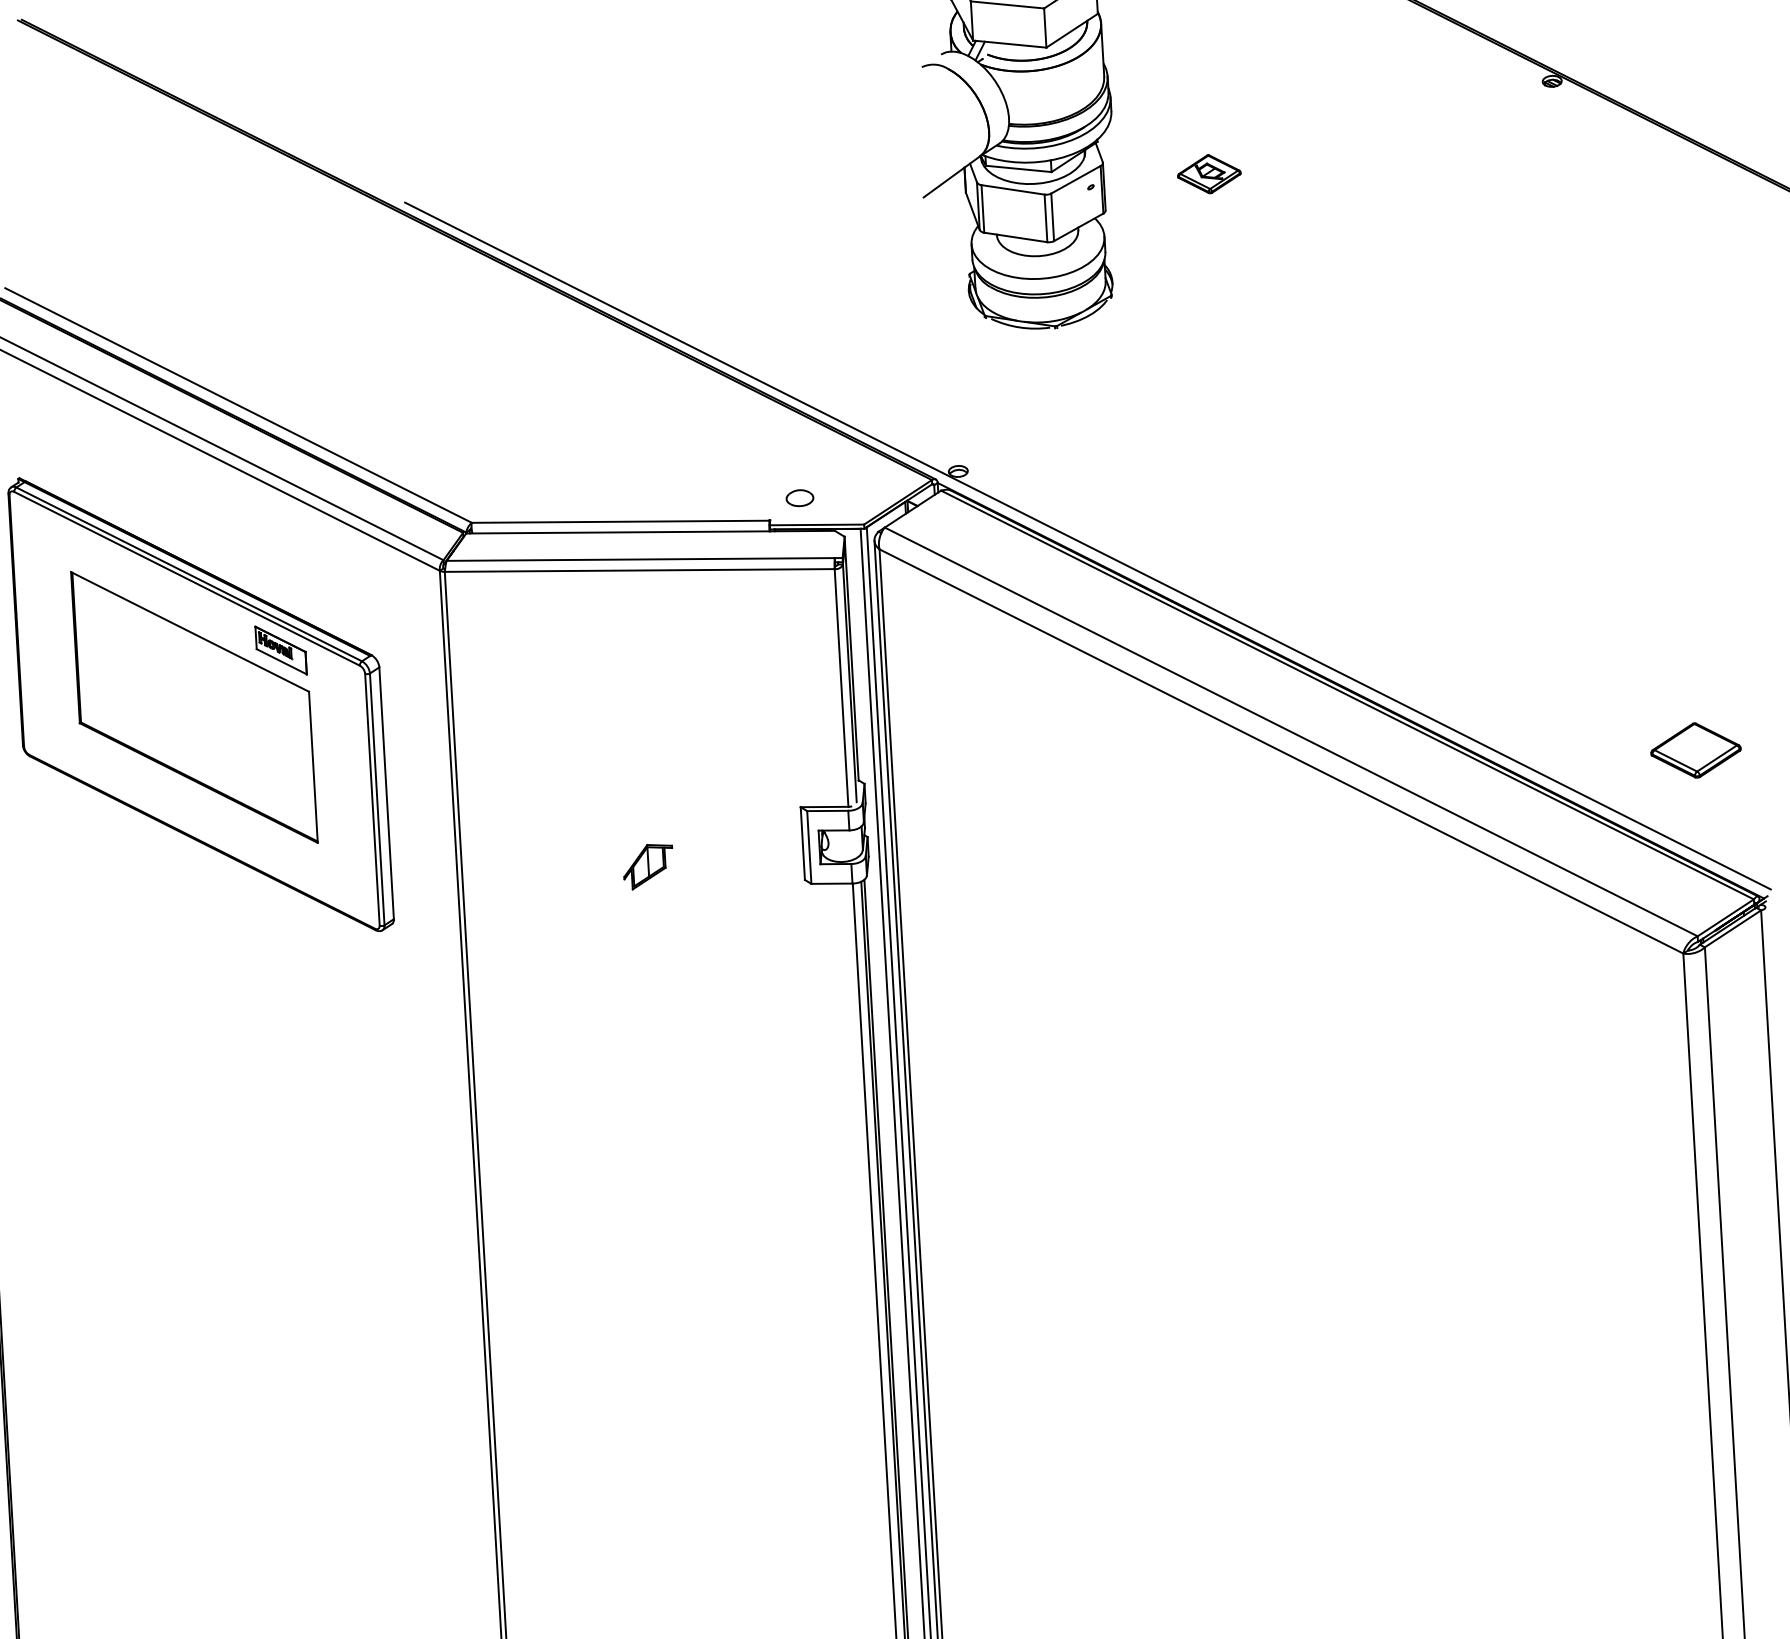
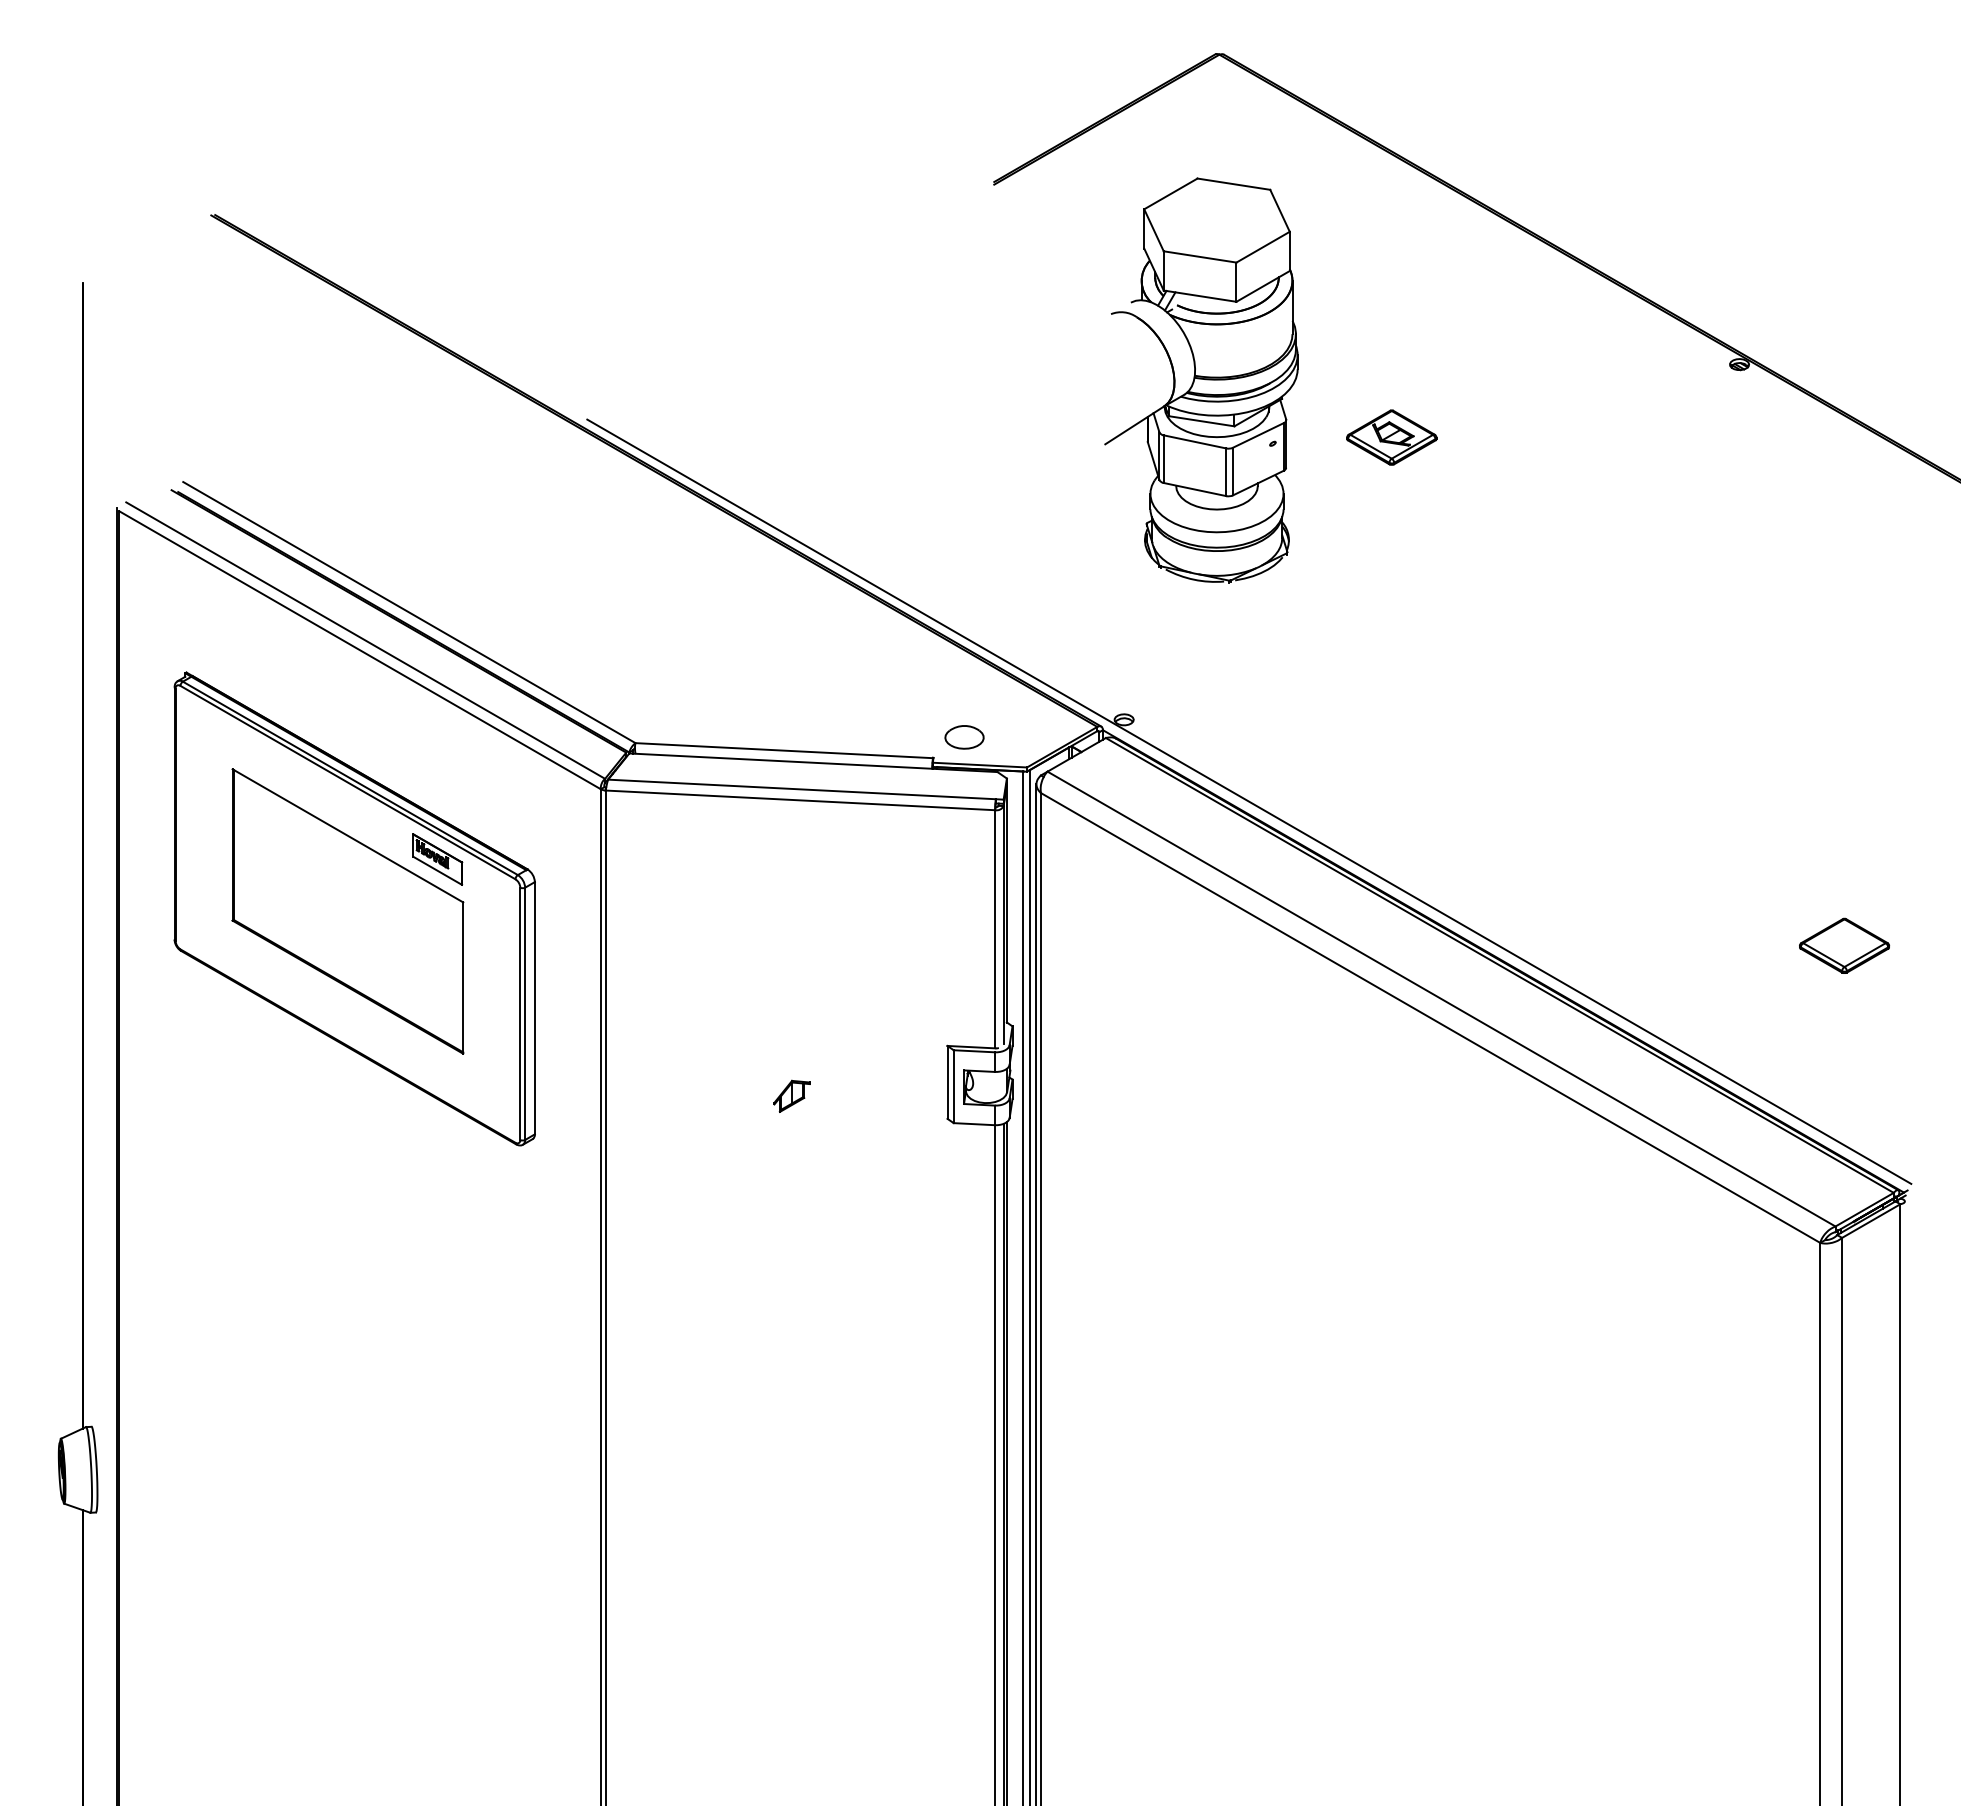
part: (1208, 174) -> (1391, 437), size x1.43
part: (799, 498) -> (964, 737), size x1.43
part: (1695, 750) -> (1844, 945), moved
part: (647, 865) -> (791, 1095), size x0.71

